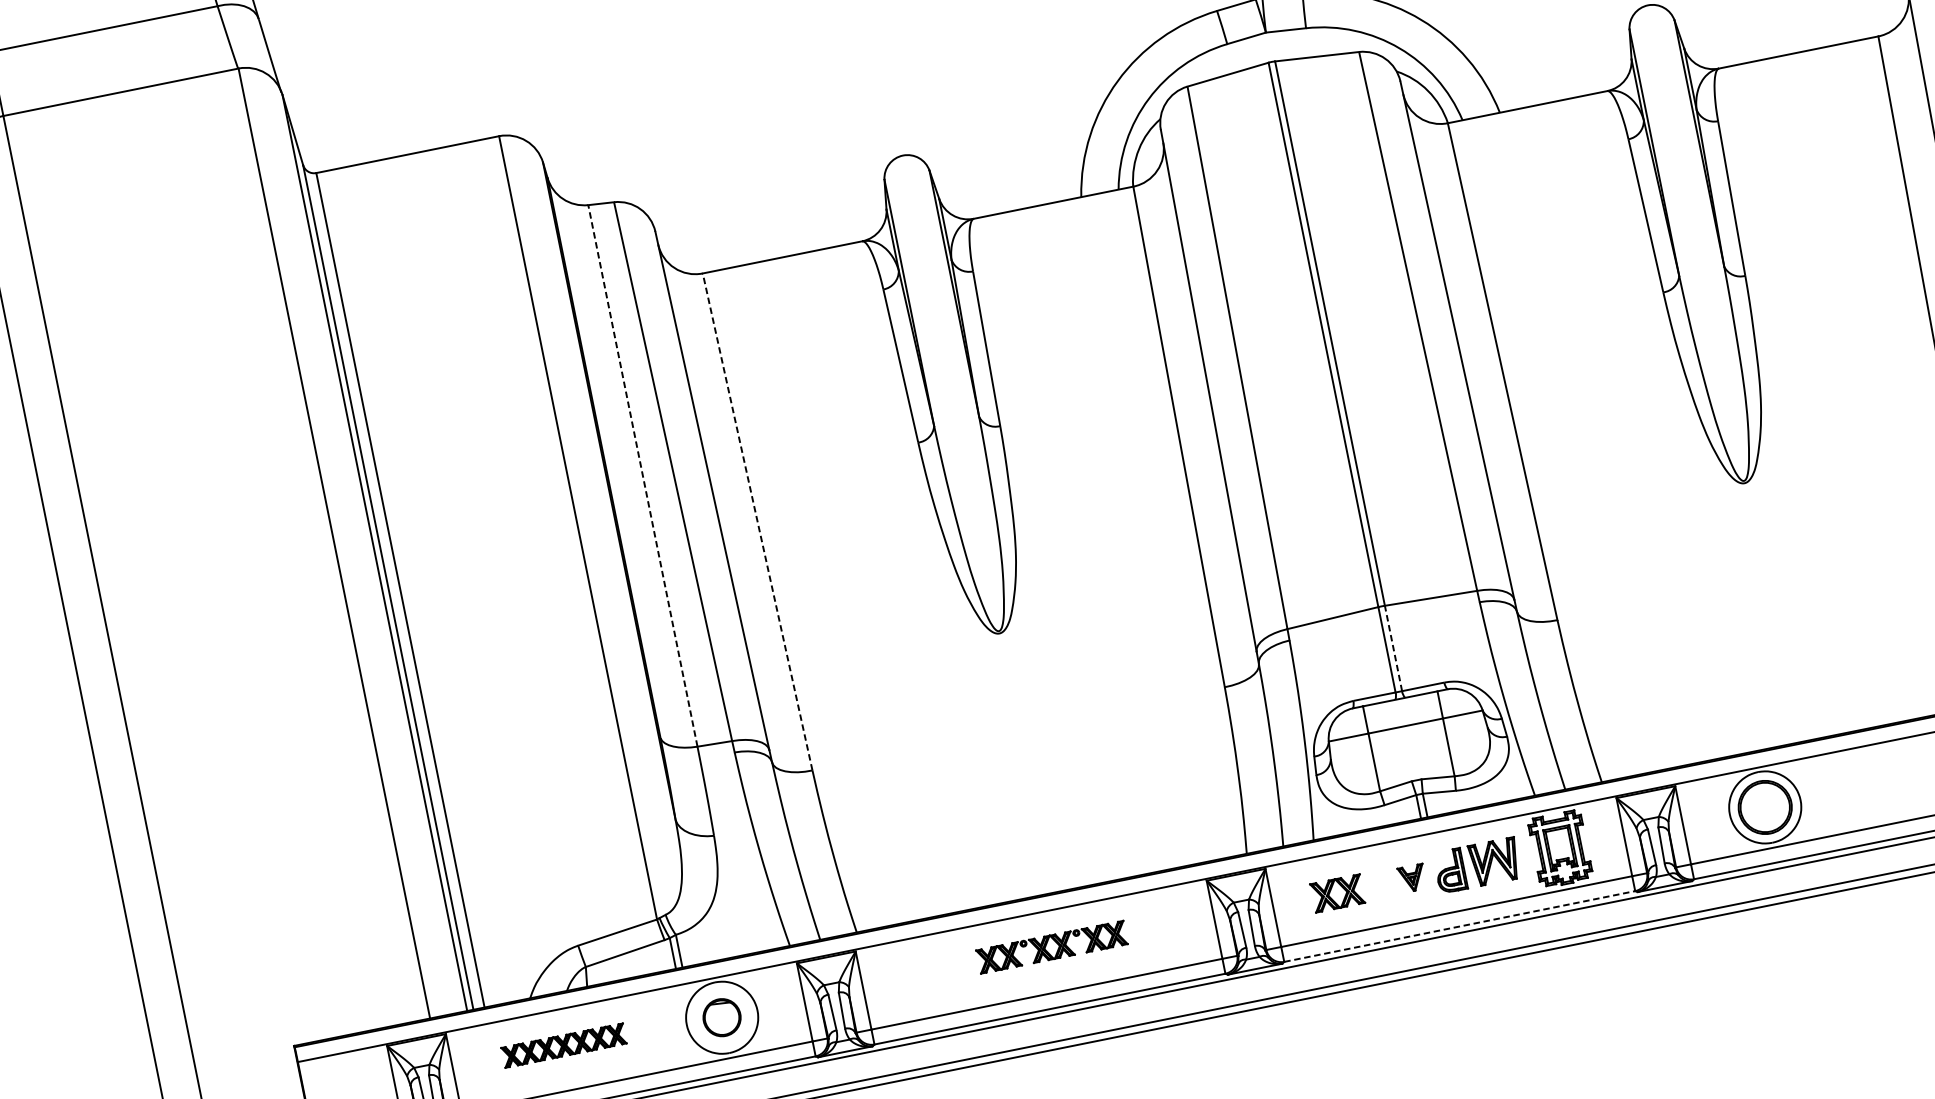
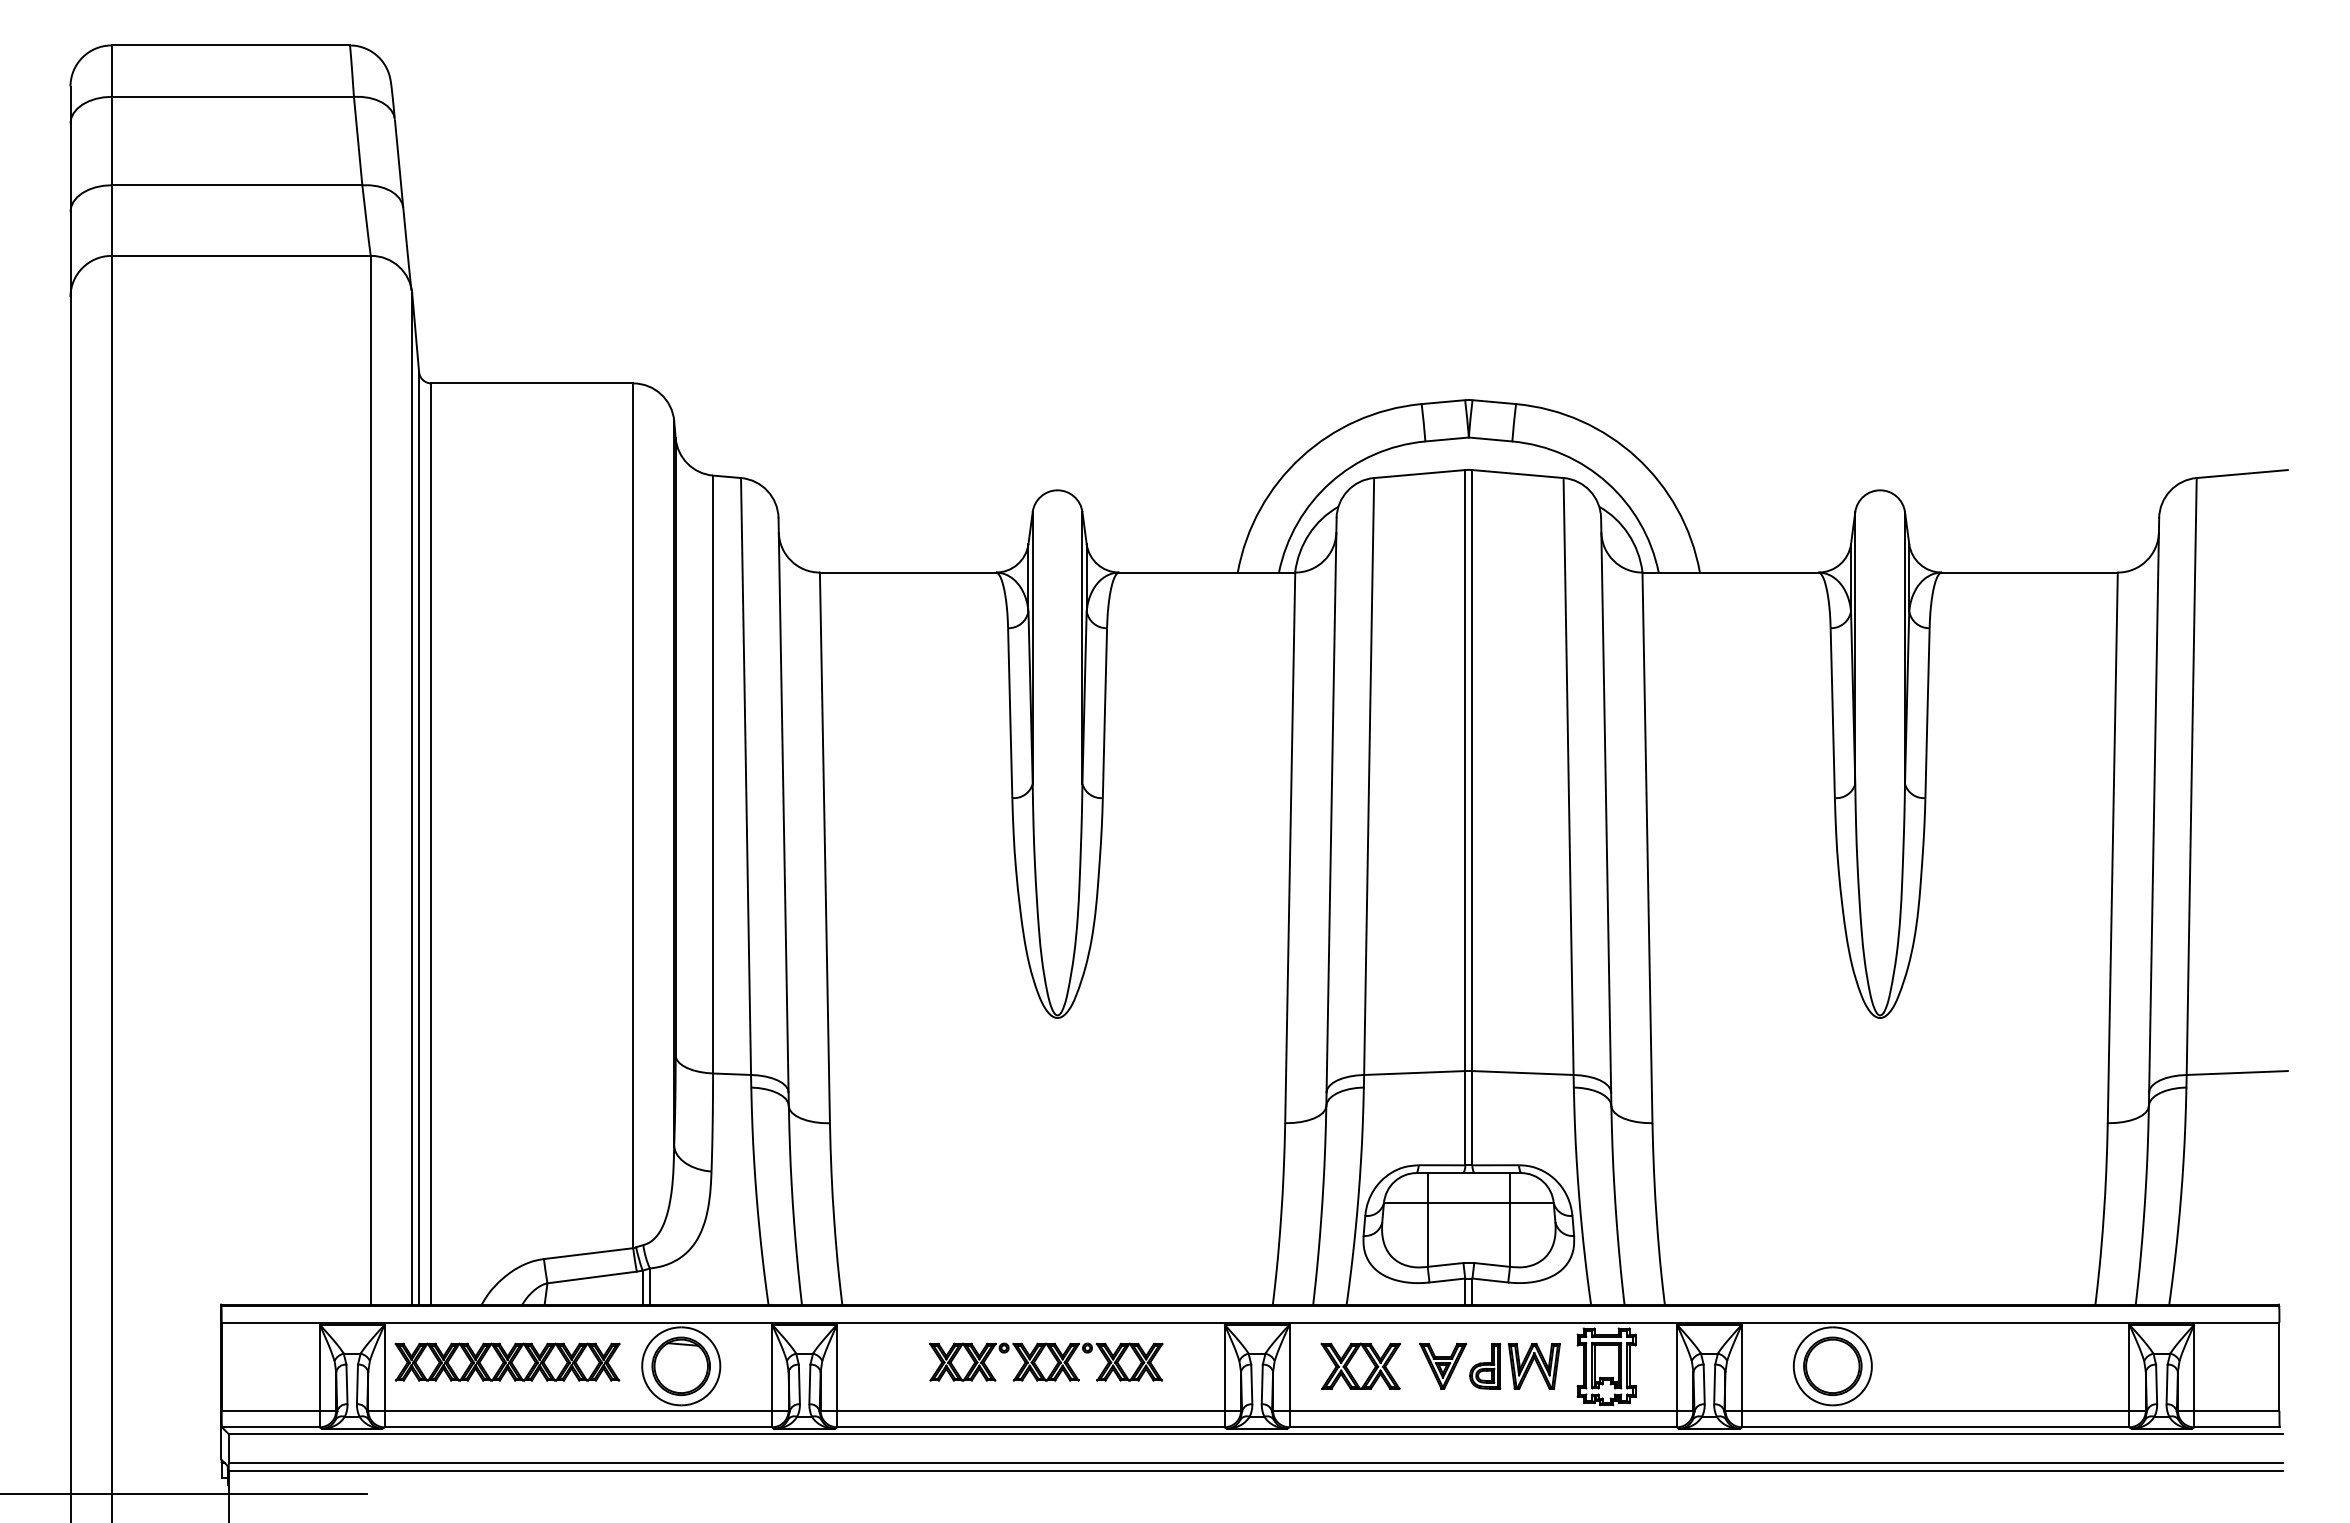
line: (643, 475) -> (713, 774), dashed -> solid
line: (757, 521) -> (824, 847), dashed -> solid
line: (1393, 647) -> (1472, 1117), dashed -> solid
part: (1412, 877) -> (1443, 1365), size x1.67
part: (1337, 892) -> (1360, 1365), size x1.43
line: (1459, 926) -> (1483, 1427), dashed -> solid
part: (1052, 946) -> (1046, 1361), size x1.43
part: (721, 1017) -> (680, 1365), size x1.43
part: (563, 1045) -> (507, 1361), size x1.67

